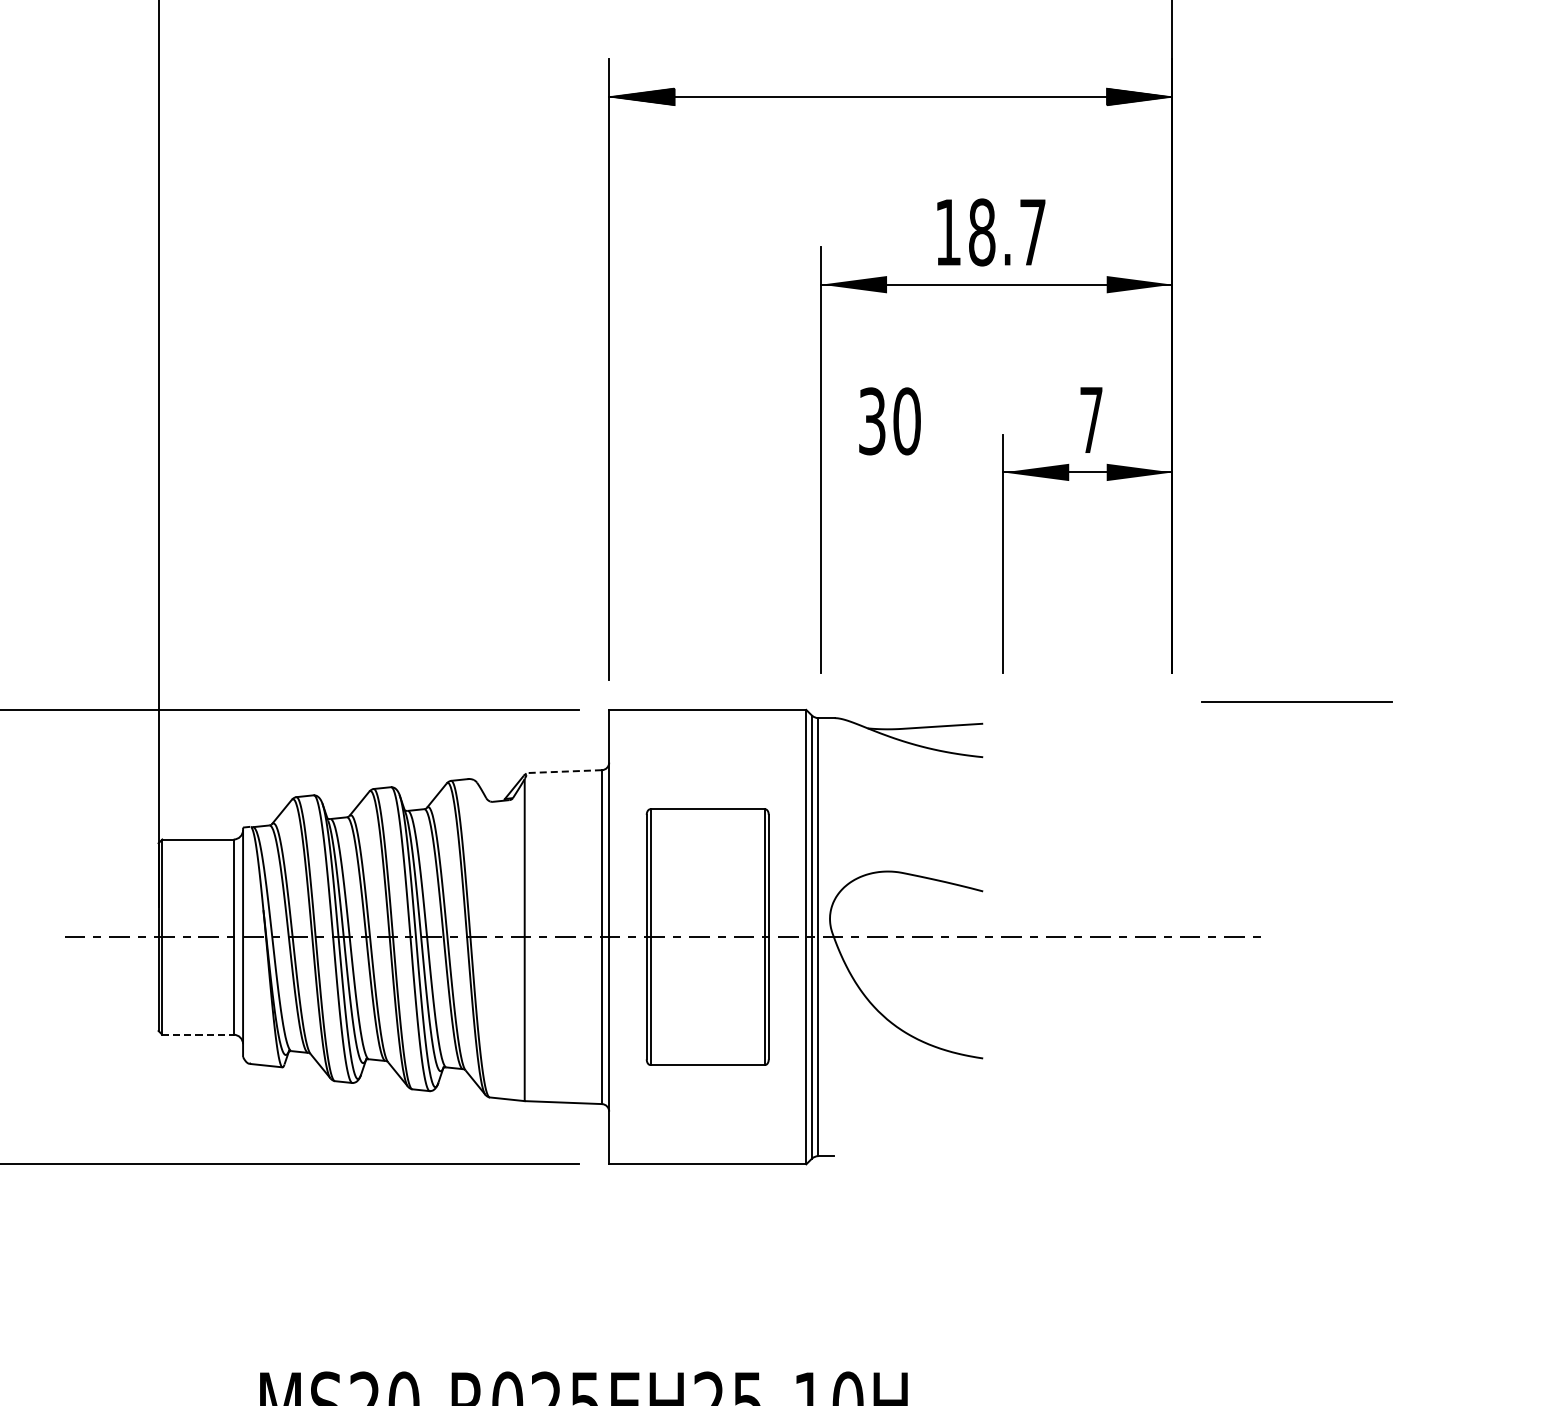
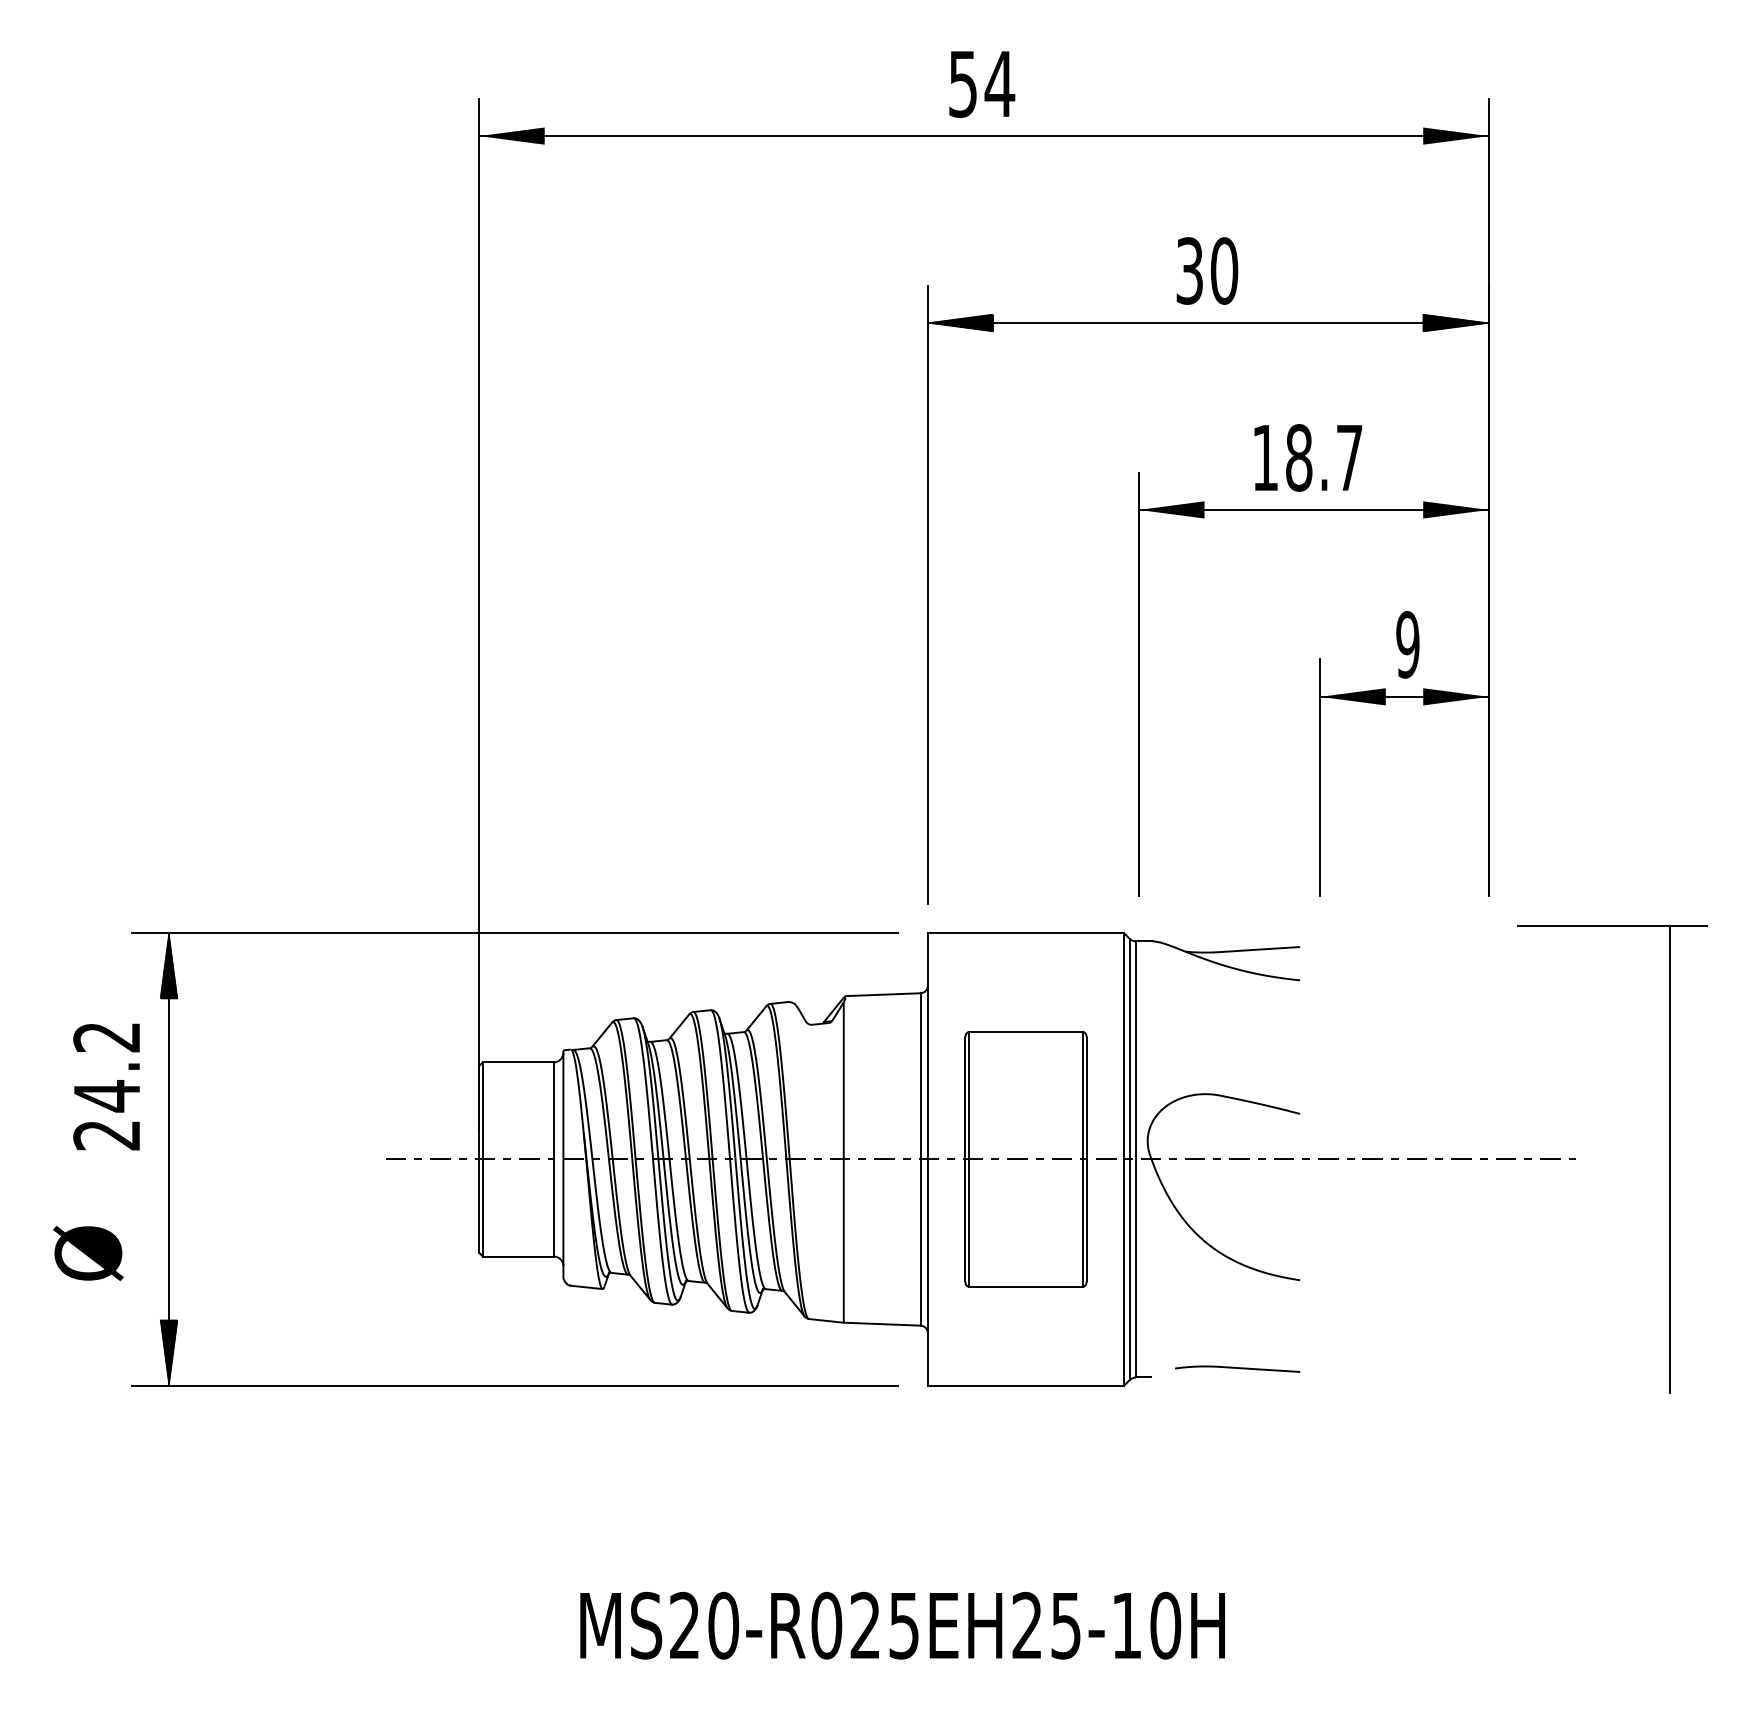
text: (1090, 419) -> (1407, 644), 7 -> 9
text: (890, 420) -> (1207, 270), moved
line: (564, 771) -> (883, 994), dashed -> solid
line: (1354, 937) -> (1669, 1159), added
line: (197, 1034) -> (518, 1256), dashed -> solid
curve: (920, 1147) -> (1237, 1368), added

